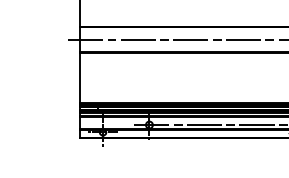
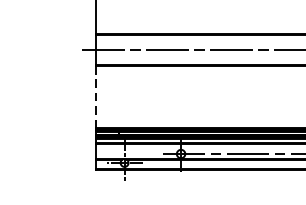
line: (79, 78) -> (95, 97), solid -> dashed

